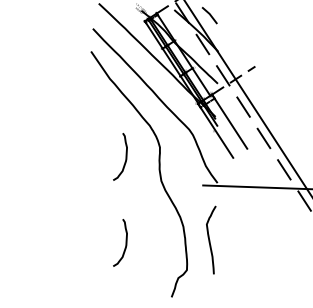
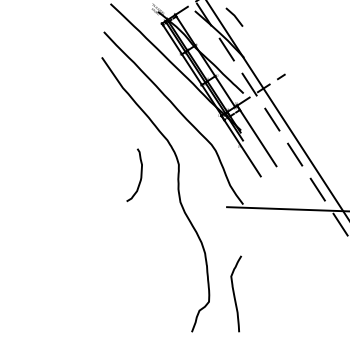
curve: (210, 240) -> (235, 294), moved
curve: (125, 242) -> (140, 270), removed

